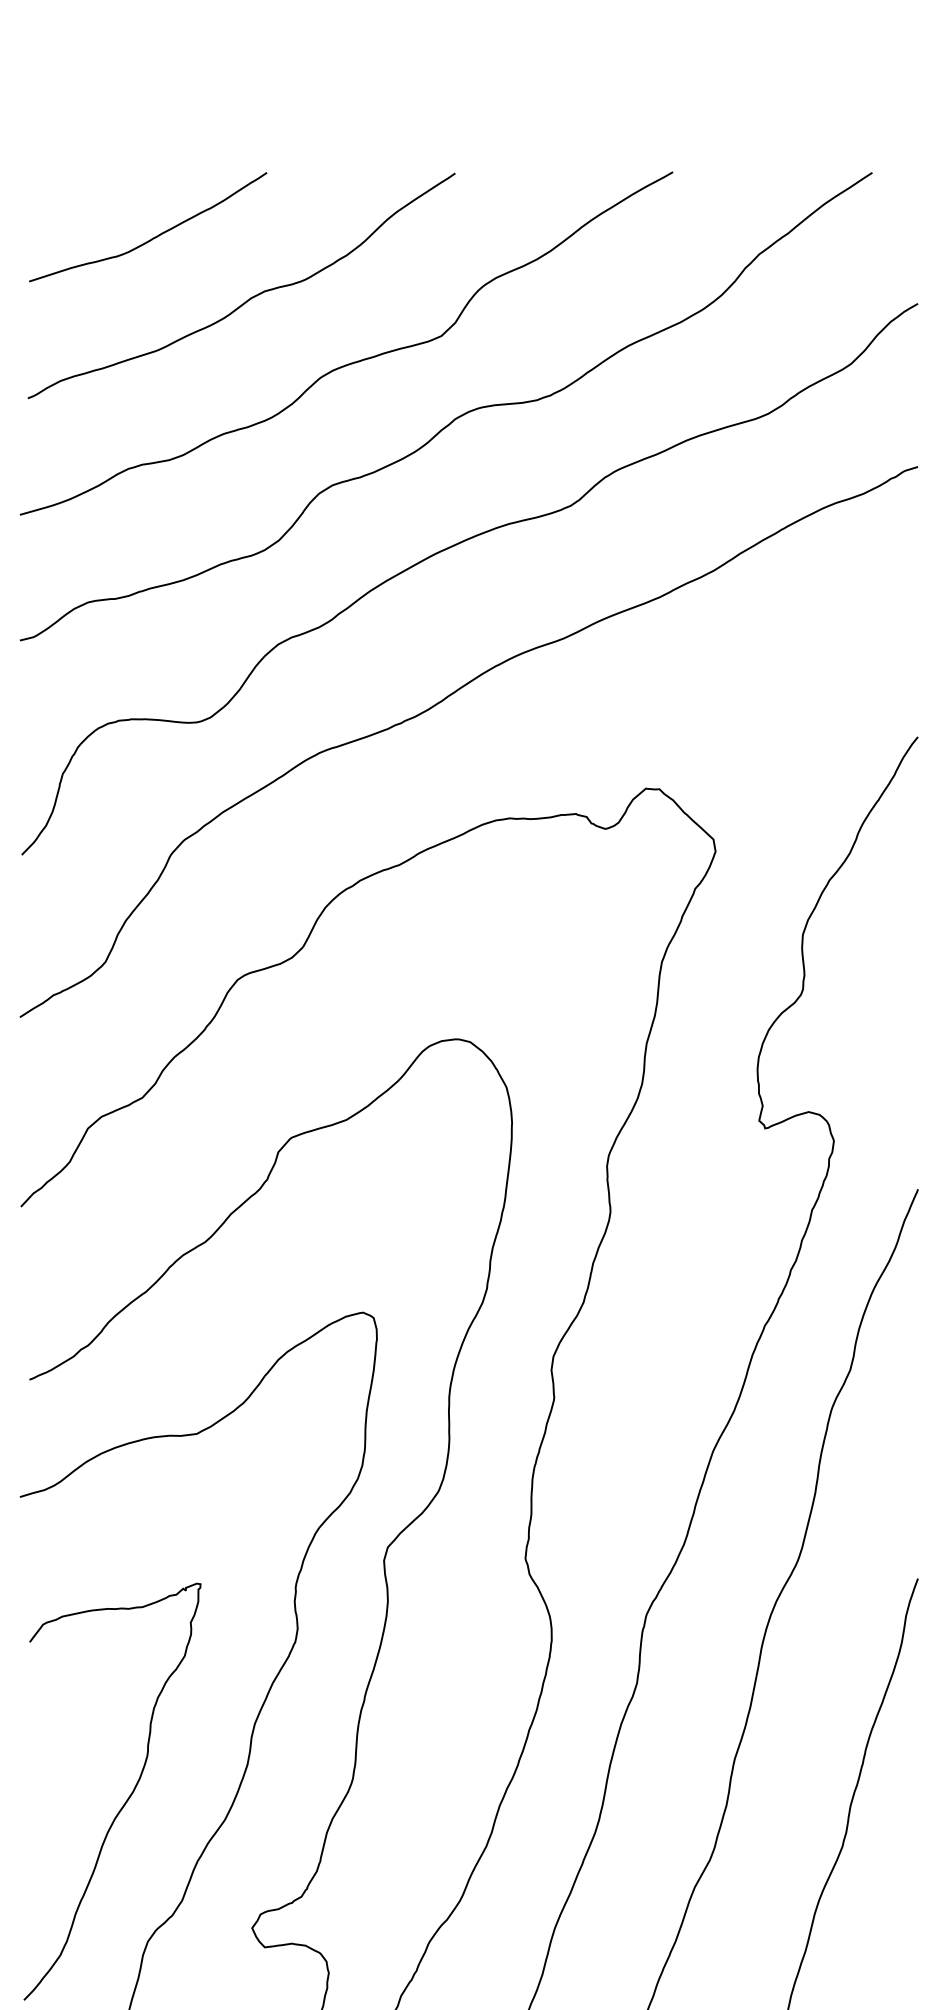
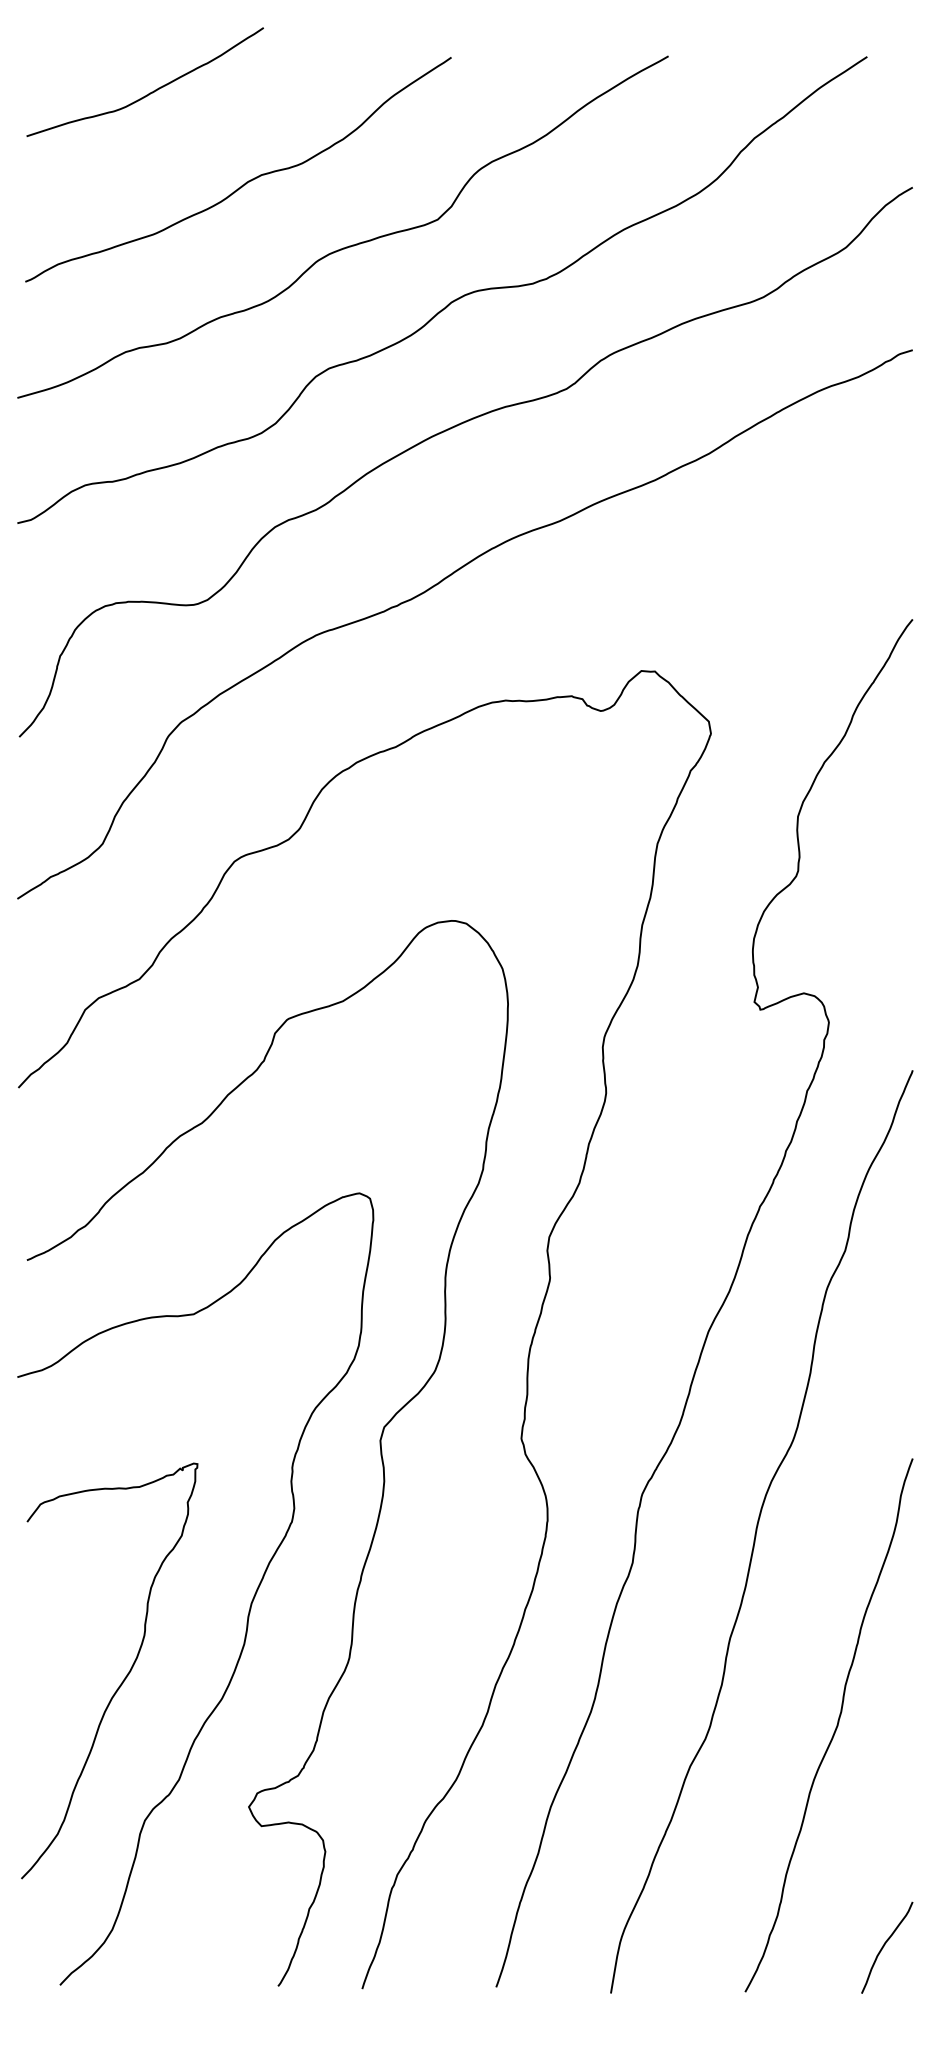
curve: (152, 237) -> (149, 92), moved

